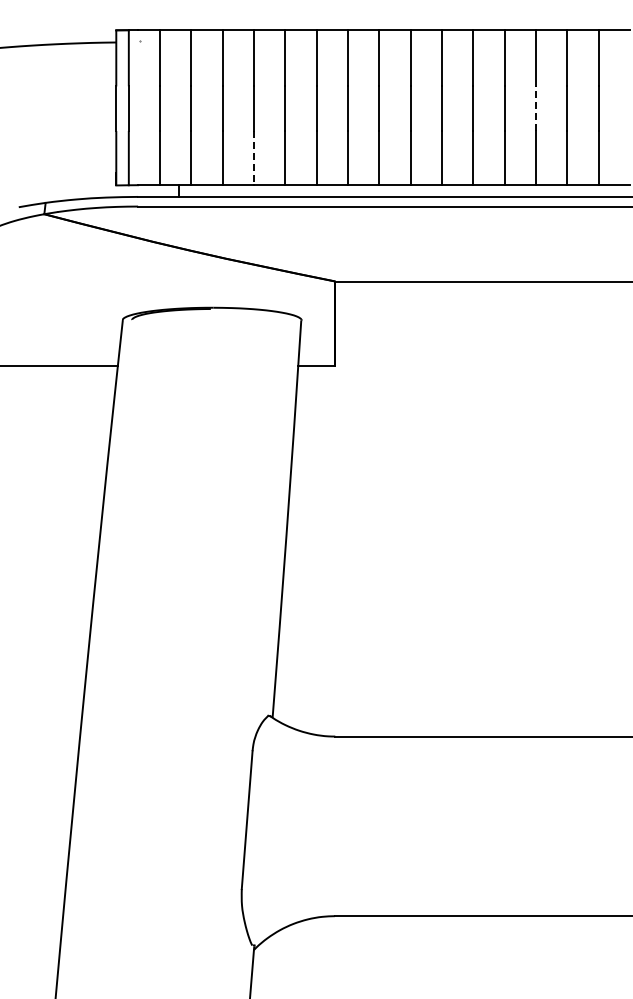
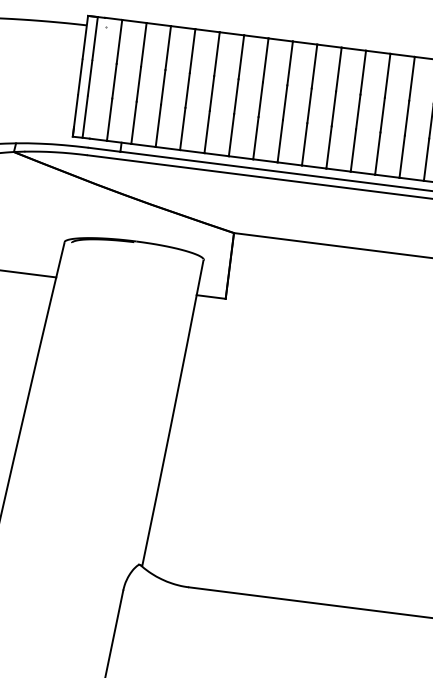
line: (535, 108) -> (406, 118), dashed -> solid
line: (254, 158) -> (183, 129), dashed -> solid

